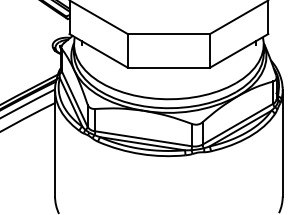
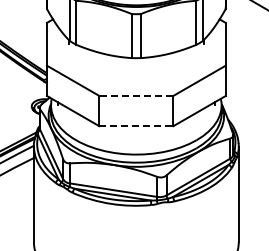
line: (167, 33) -> (135, 95), solid -> dashed
line: (169, 68) -> (136, 126), solid -> dashed

